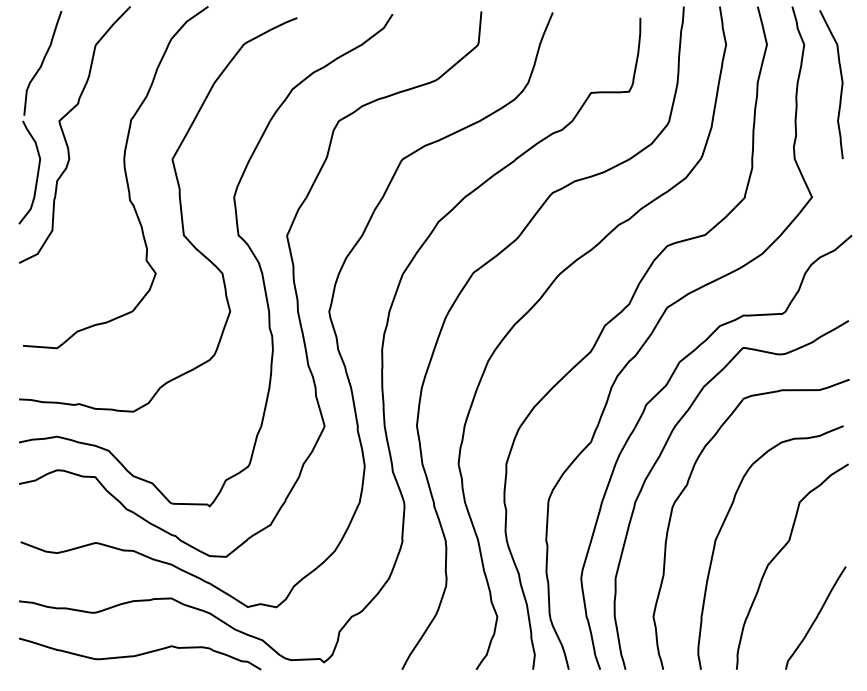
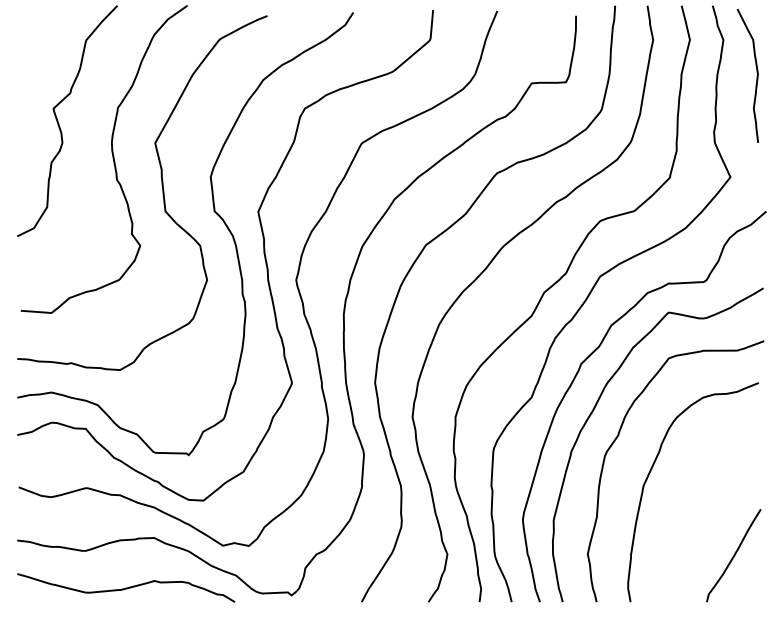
part: (25, 113) -> (23, 101), removed
curve: (779, 553) -> (701, 497), removed

